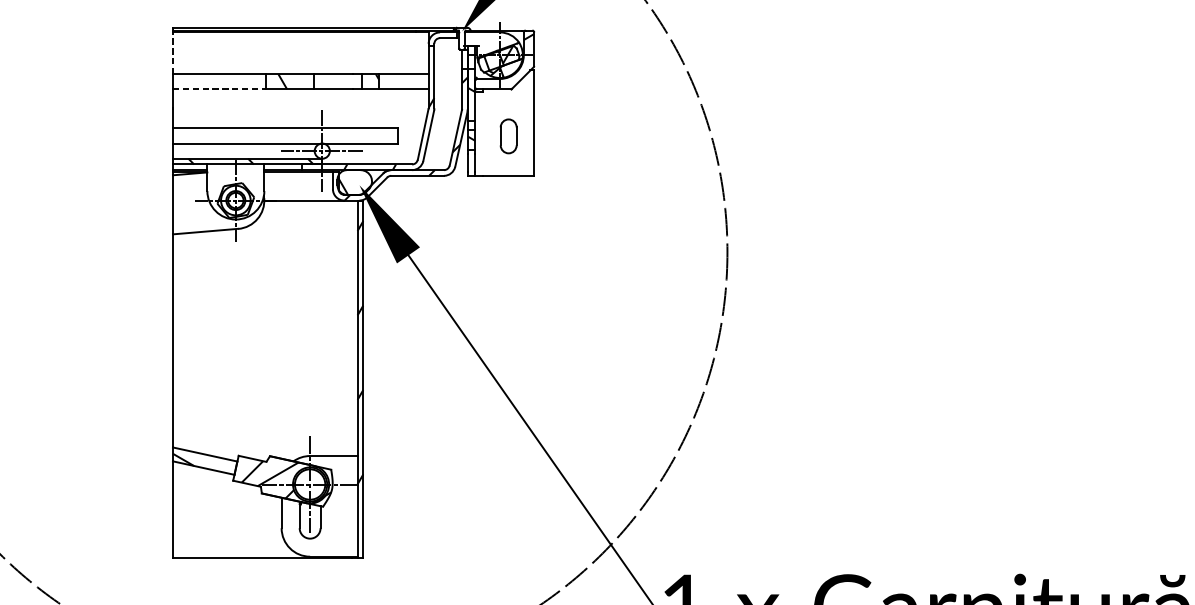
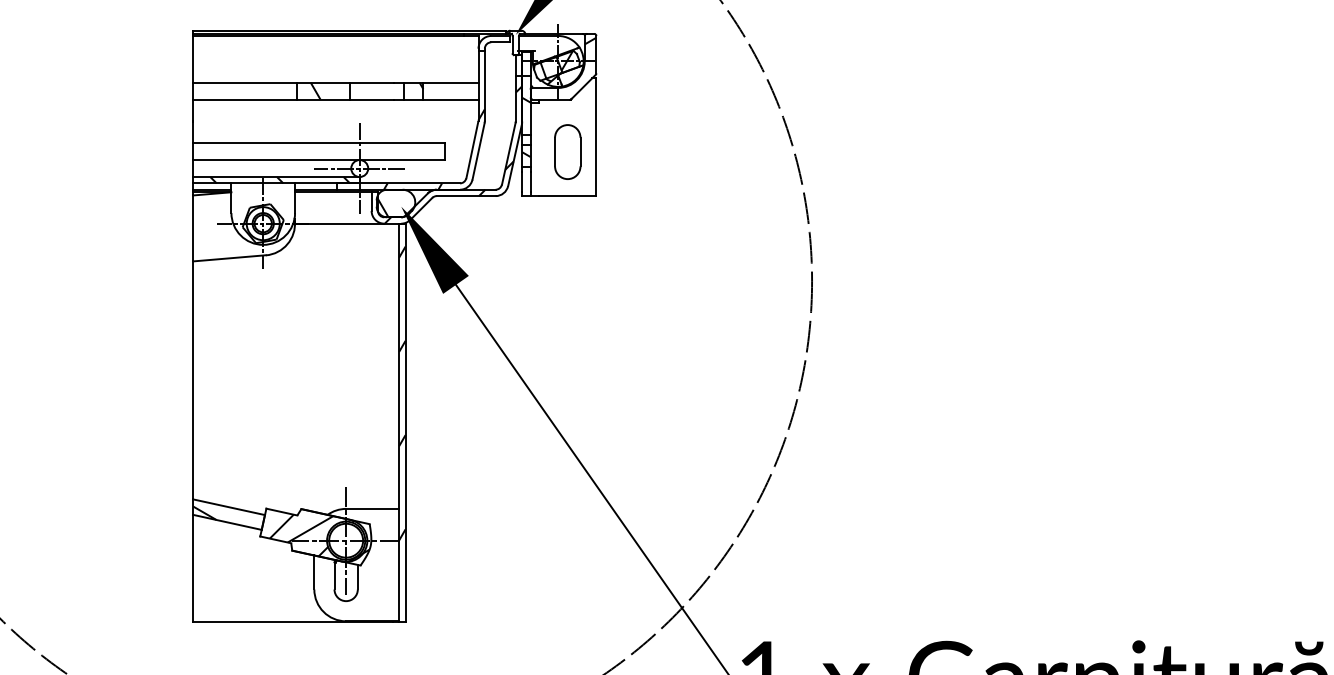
line: (173, 52) -> (193, 58), dashed -> solid
line: (219, 89) -> (245, 99), dashed -> solid
part: (508, 135) -> (567, 151), size x1.43

